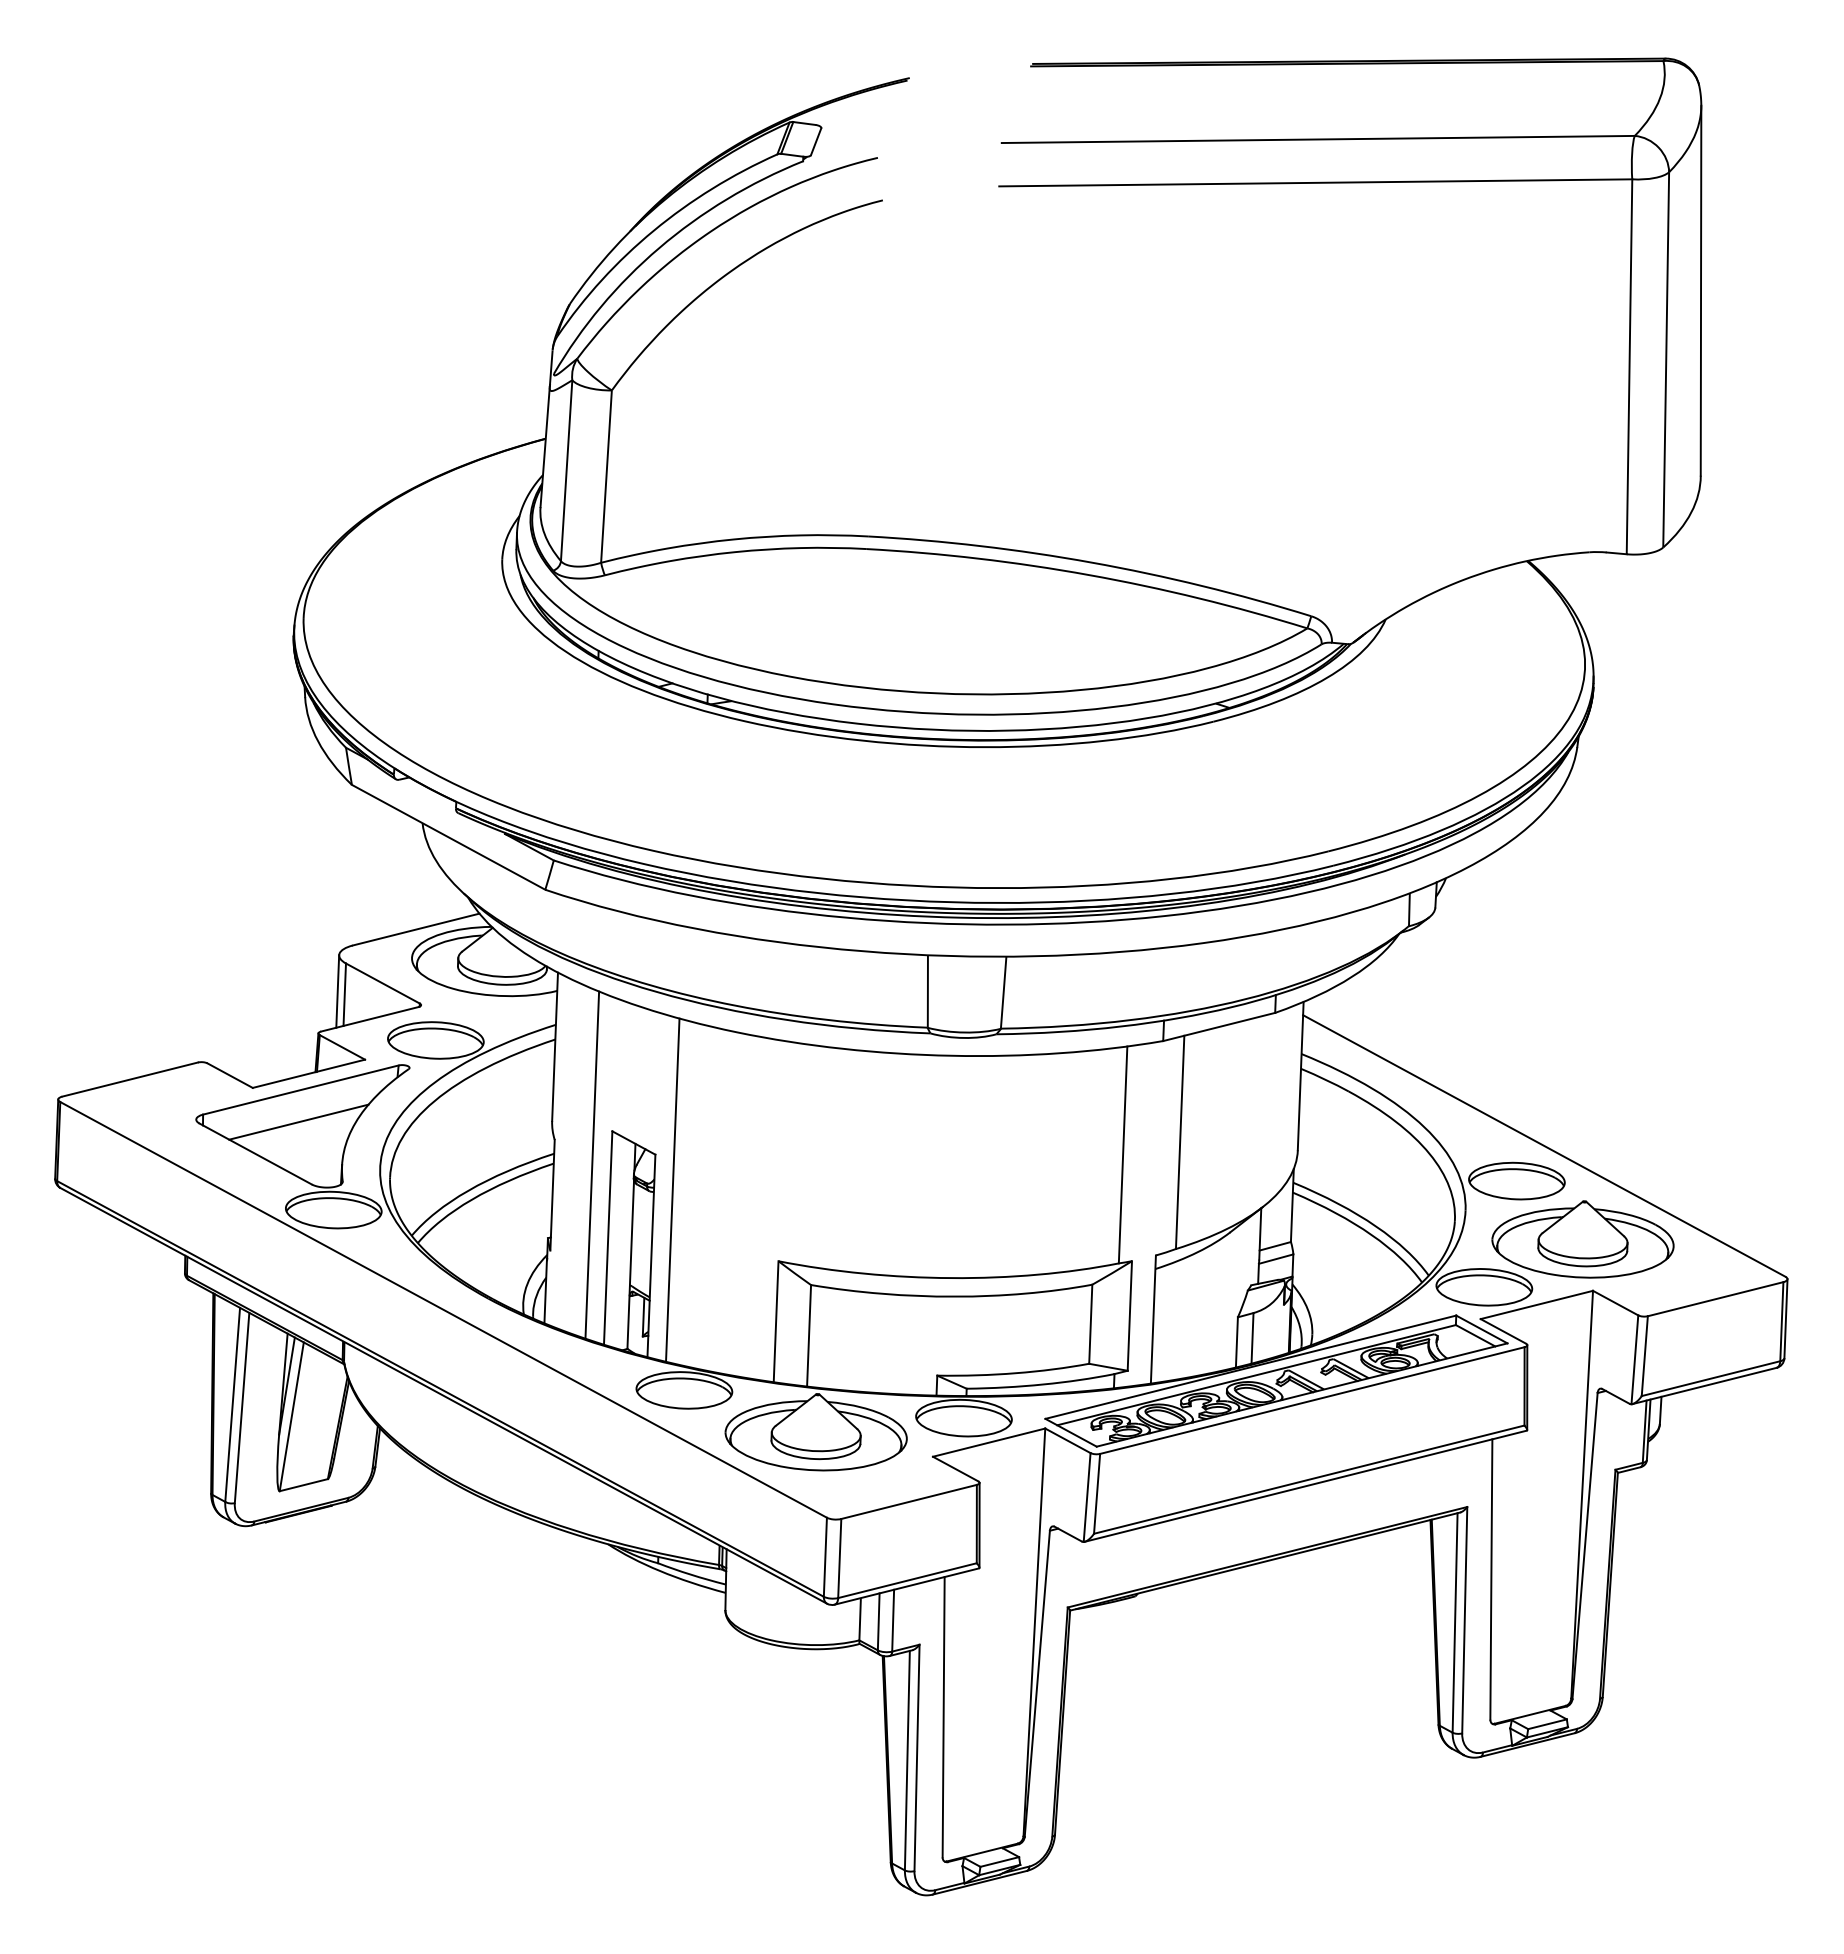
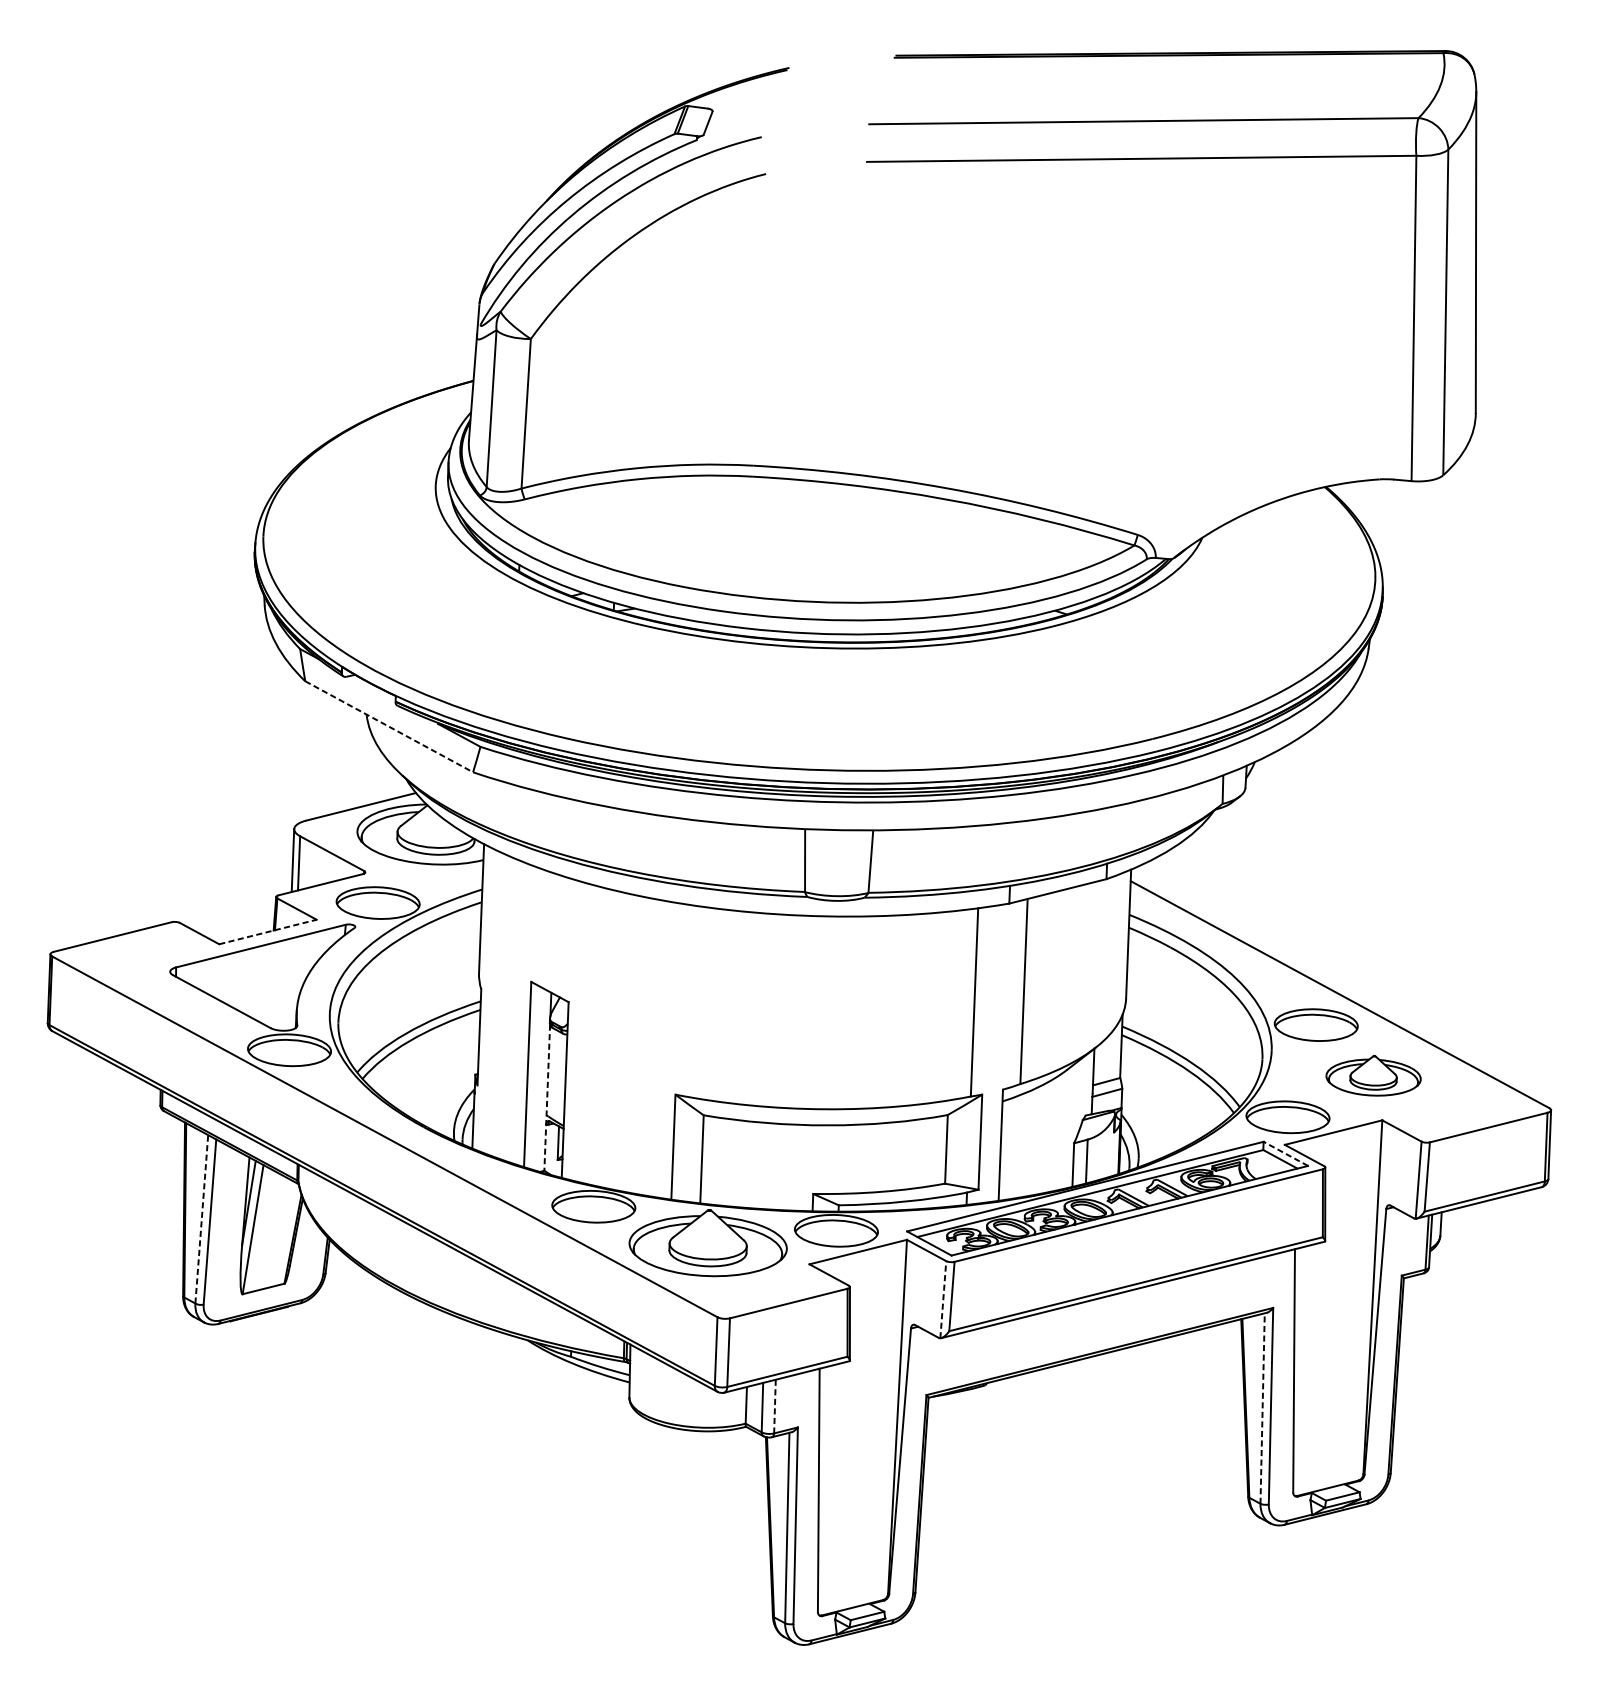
line: (449, 837) -> (389, 726), solid -> dashed
line: (308, 1073) -> (267, 931), solid -> dashed
line: (298, 1121) -> (258, 973), removed
line: (592, 1164) -> (514, 1010), removed
line: (672, 1189) -> (583, 1032), removed
part: (1582, 1239) -> (1373, 1075), size x0.6
line: (630, 1265) -> (547, 1098), solid -> dashed
line: (1481, 1329) -> (1285, 1153), solid -> dashed
line: (232, 1404) -> (201, 1218), solid -> dashed
line: (1087, 1497) -> (943, 1299), solid -> dashed
line: (893, 1620) -> (775, 1406), solid -> dashed
line: (1455, 1622) -> (1262, 1408), solid -> dashed

